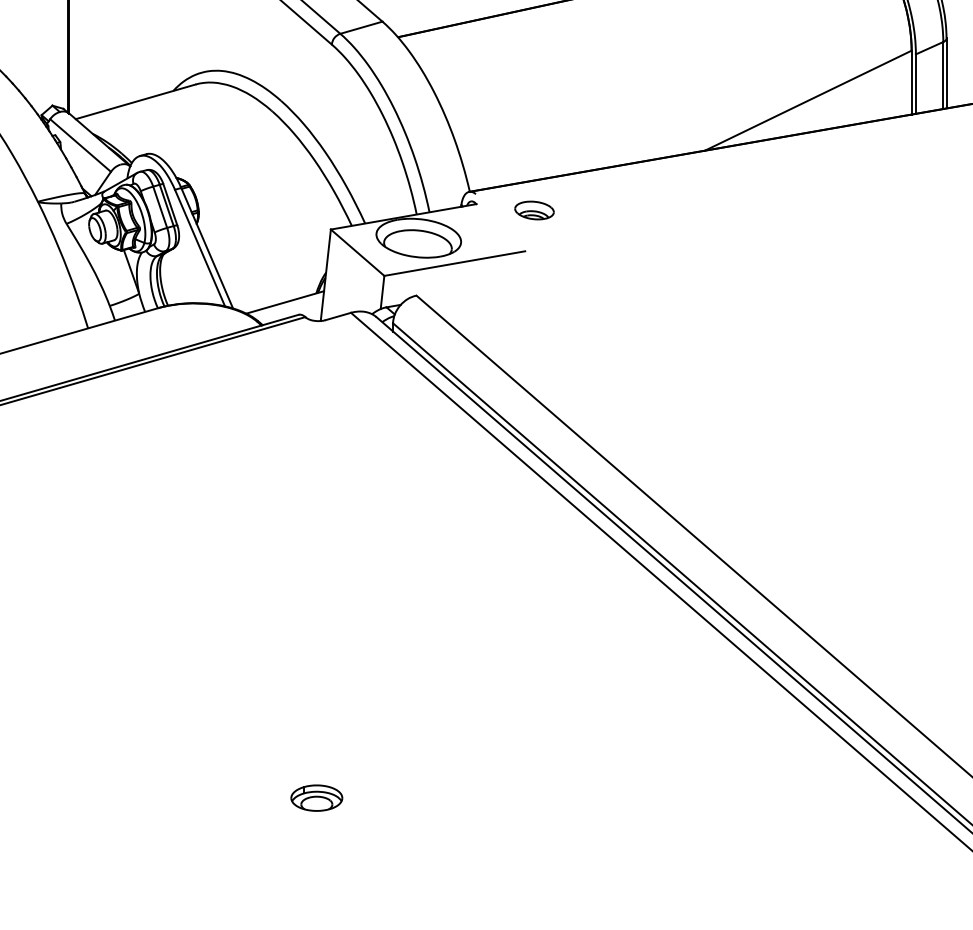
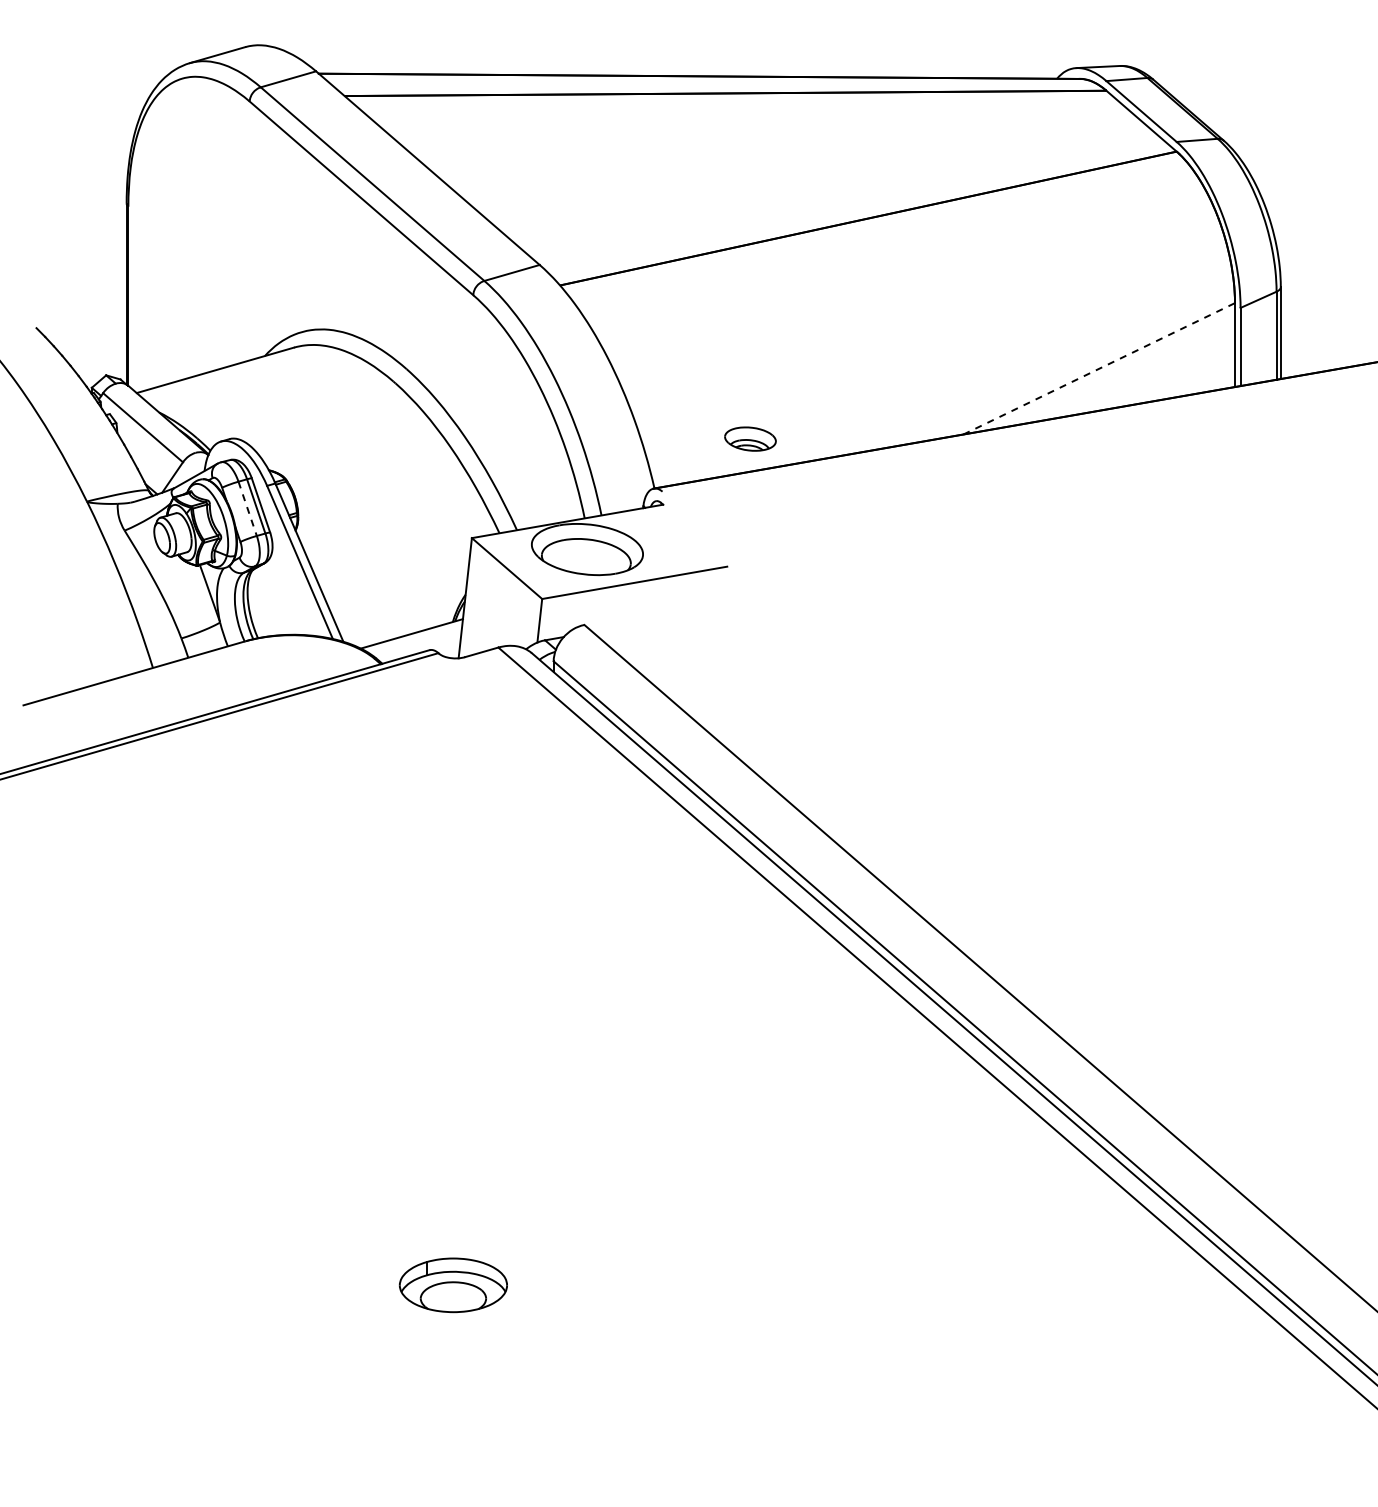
line: (808, 100) -> (1099, 368), solid -> dashed
line: (160, 207) -> (247, 508), solid -> dashed
part: (534, 210) -> (750, 438), moved
part: (316, 797) -> (453, 1284), size x1.6

